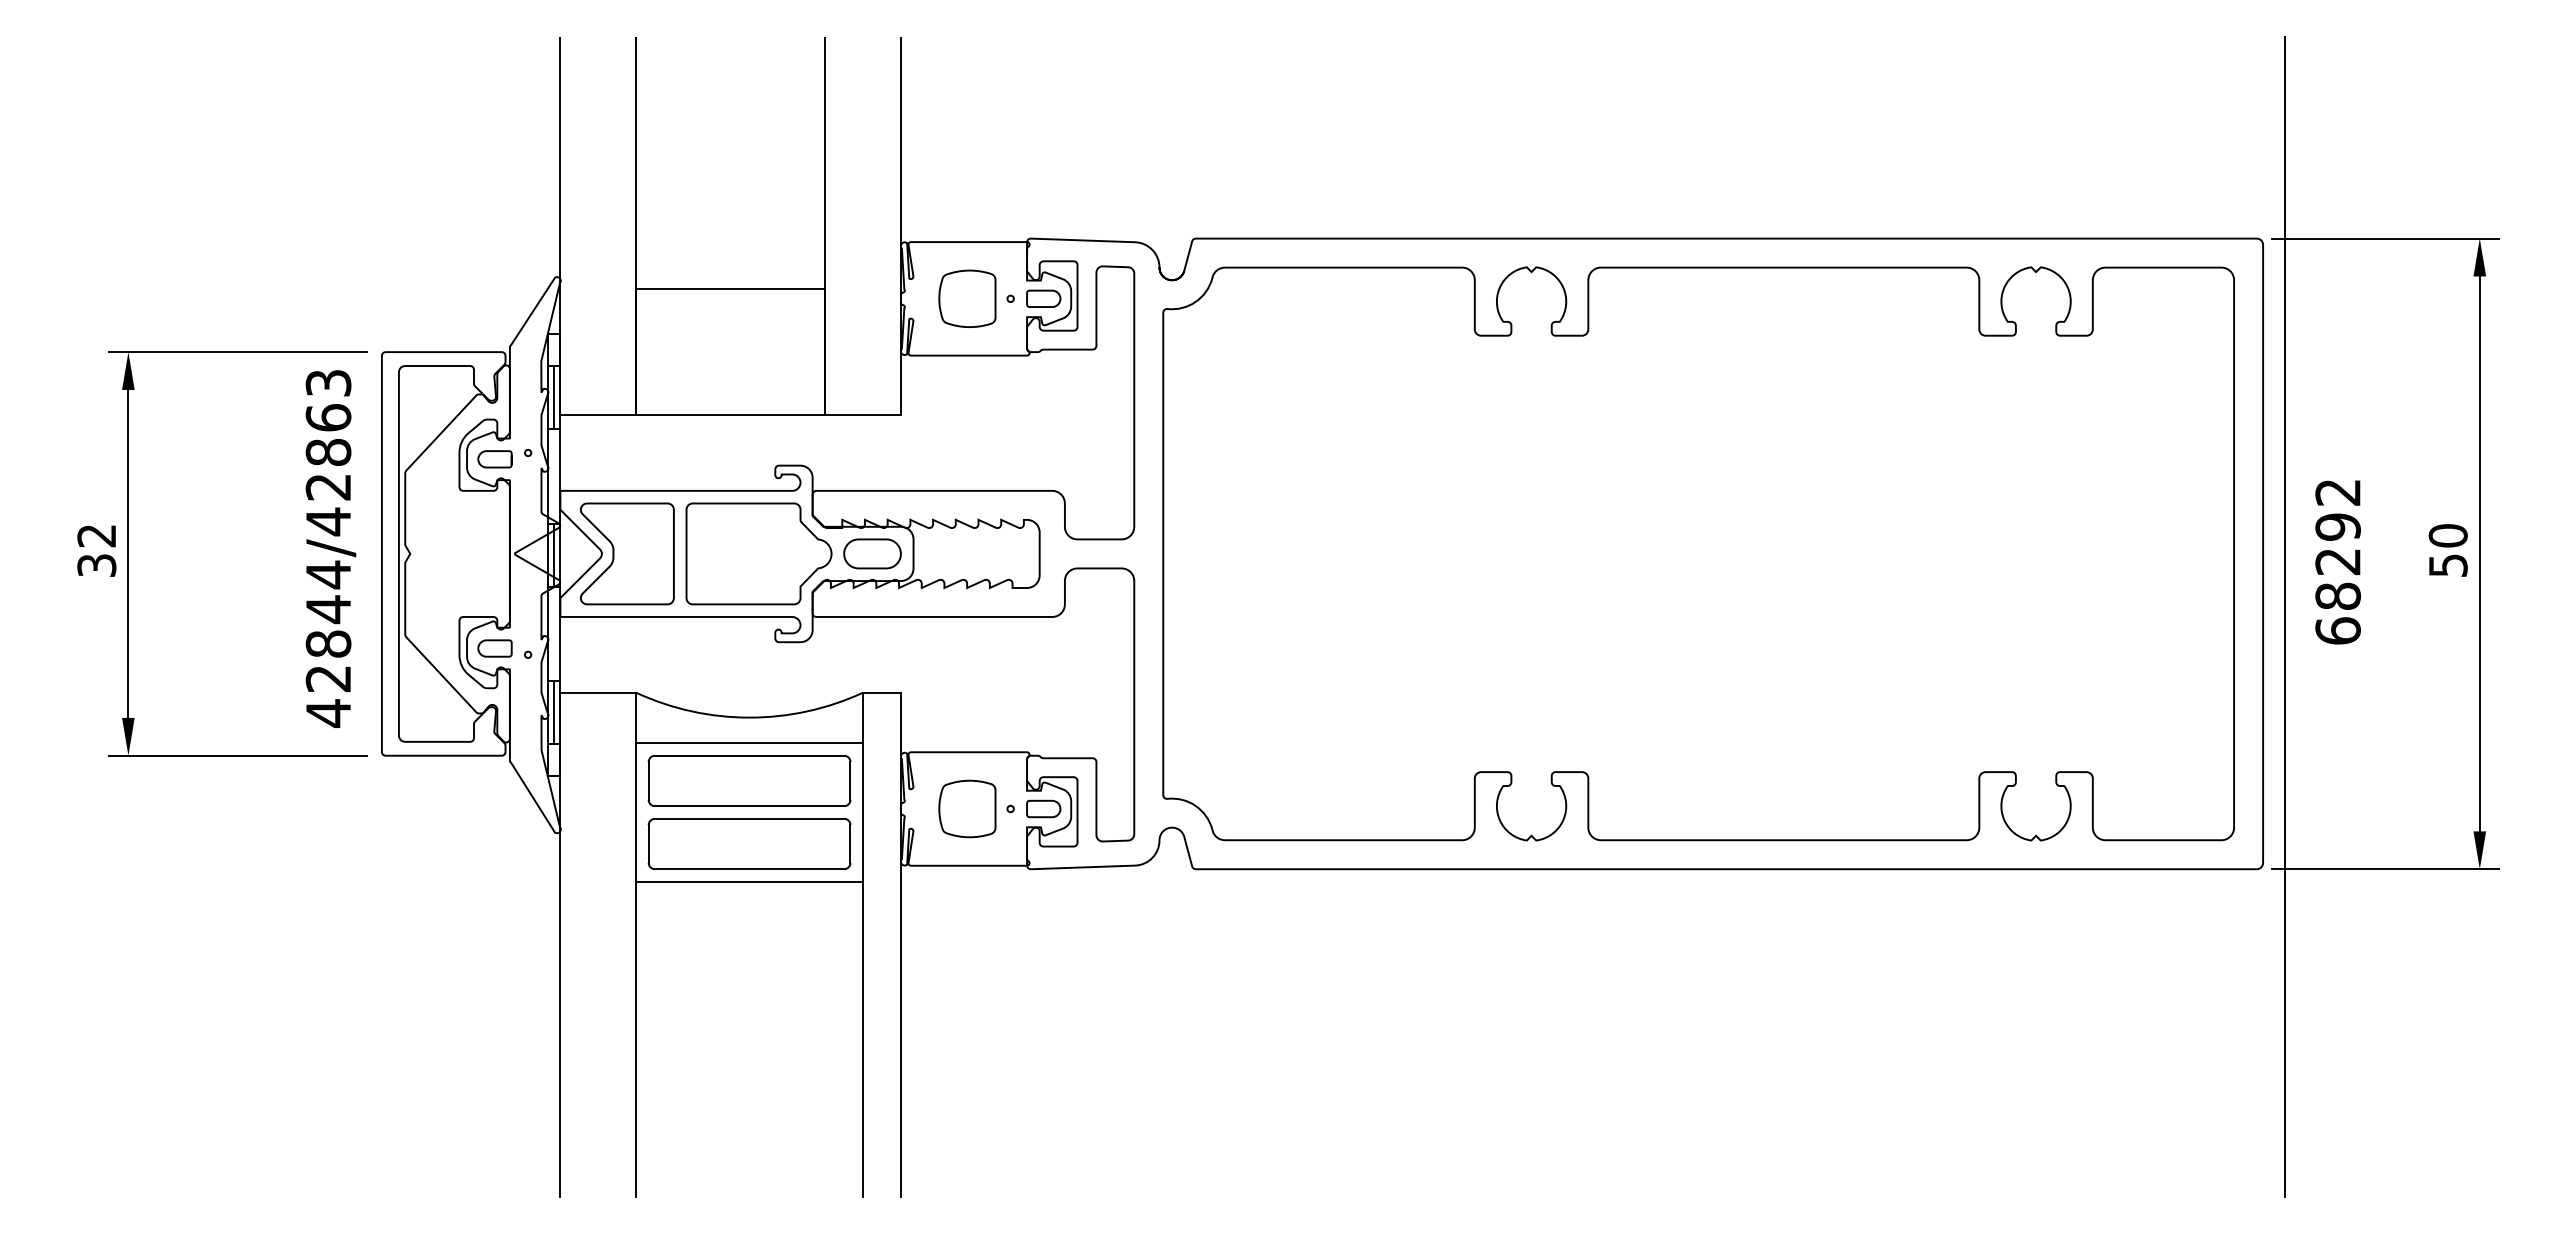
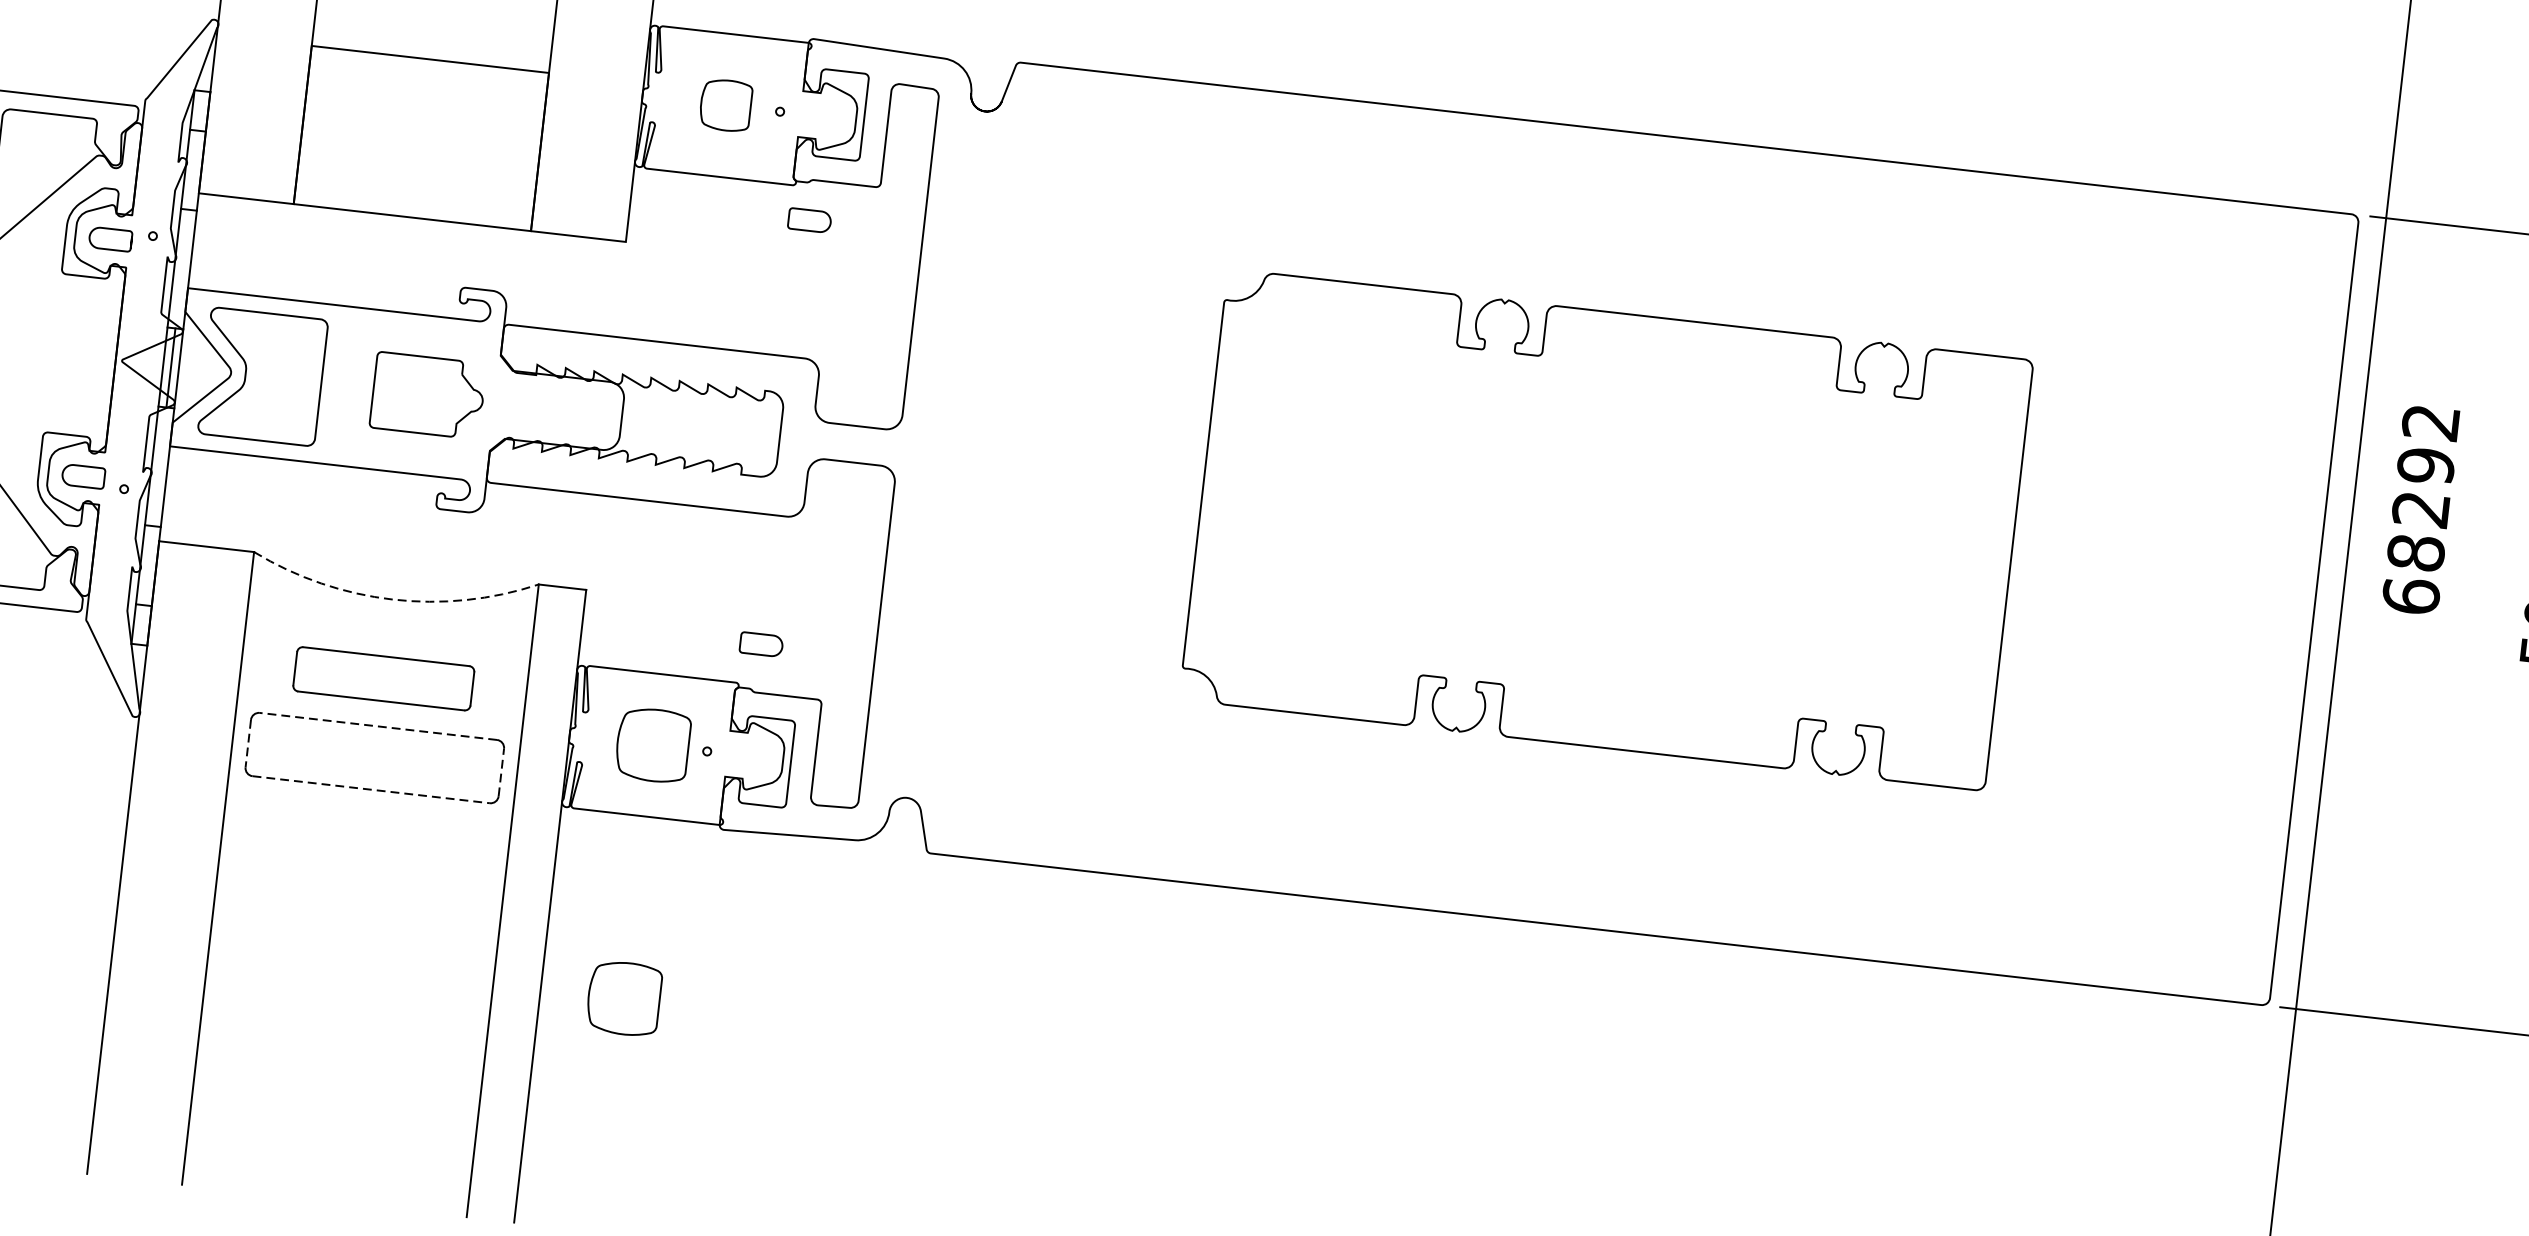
part: (967, 298) -> (726, 105), size x0.7
part: (1043, 298) -> (809, 220), moved
line: (554, 397) -> (193, 170), removed
part: (758, 553) -> (427, 395), size x0.6
part: (872, 553) -> (570, 411), removed
part: (1698, 553) -> (1606, 529), size x0.6
text: (2337, 562) -> (2420, 510), moved
line: (554, 712) -> (148, 565), removed
arc: (749, 717) -> (392, 599), solid -> dashed
line: (749, 743) -> (389, 632), removed
part: (749, 780) -> (383, 678), size x0.7
part: (1043, 808) -> (761, 643), moved
line: (749, 818) -> (378, 726), solid -> dashed
line: (648, 844) -> (248, 744), solid -> dashed
line: (850, 844) -> (501, 773), solid -> dashed
line: (749, 869) -> (371, 790), solid -> dashed
line: (749, 881) -> (369, 805), removed
part: (967, 1010) -> (624, 997), added

